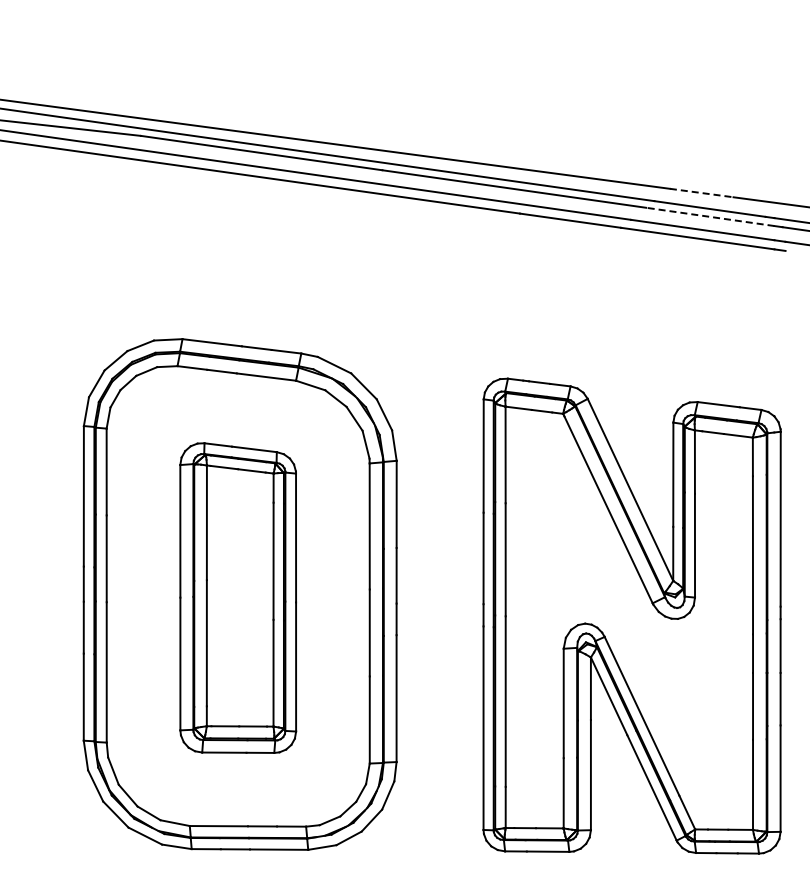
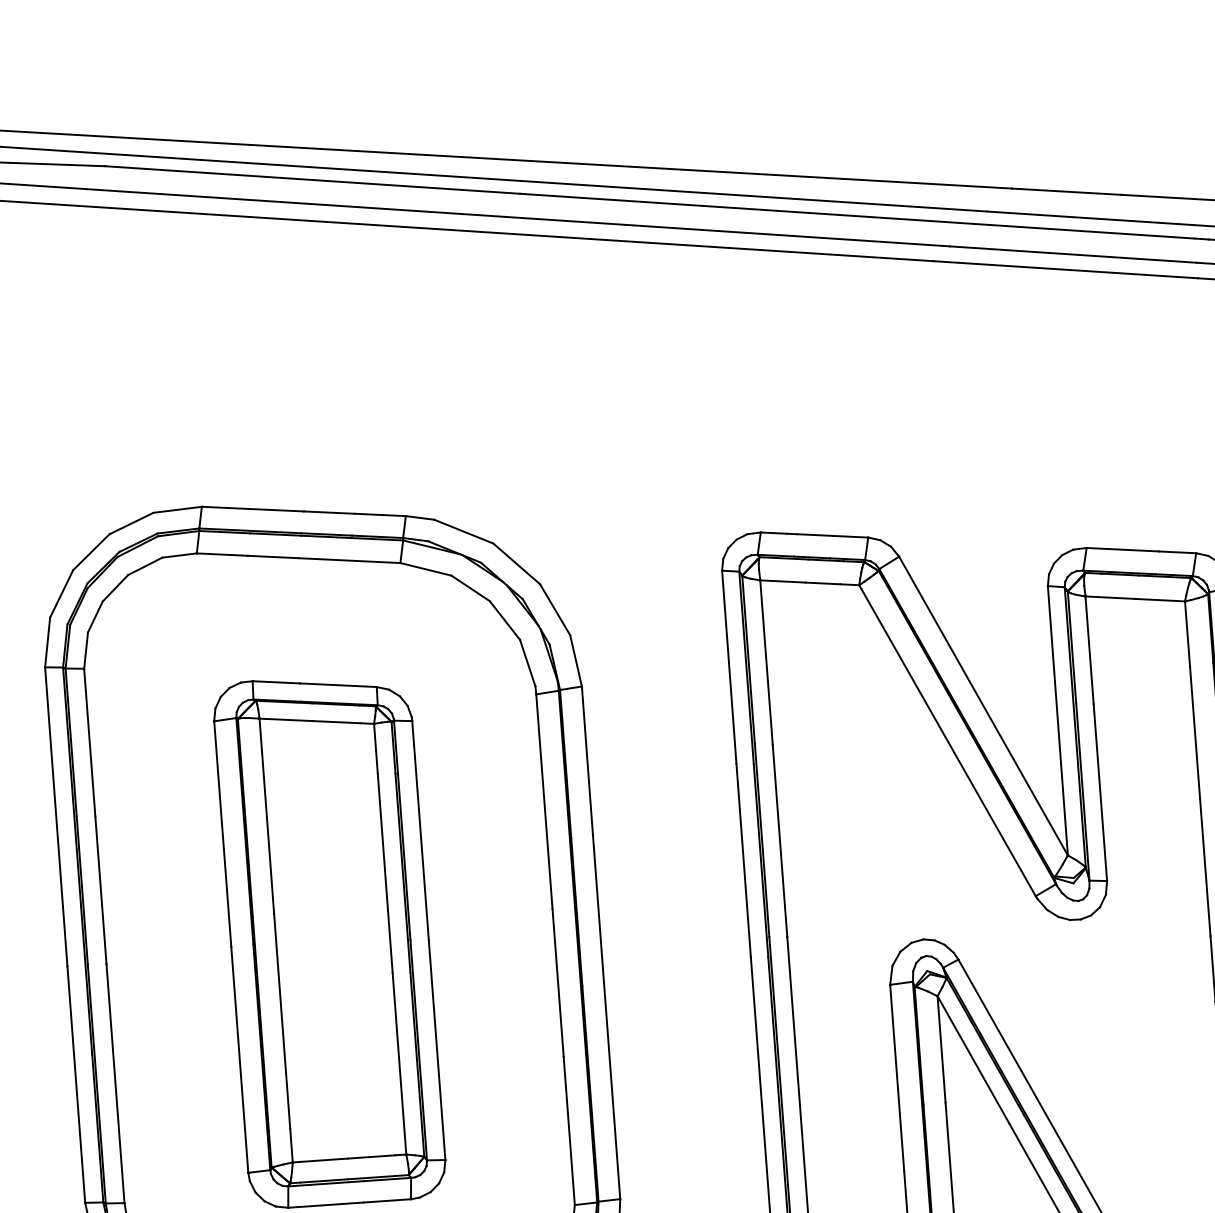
line: (702, 193) -> (1068, 192), dashed -> solid
line: (710, 216) -> (1084, 230), dashed -> solid

